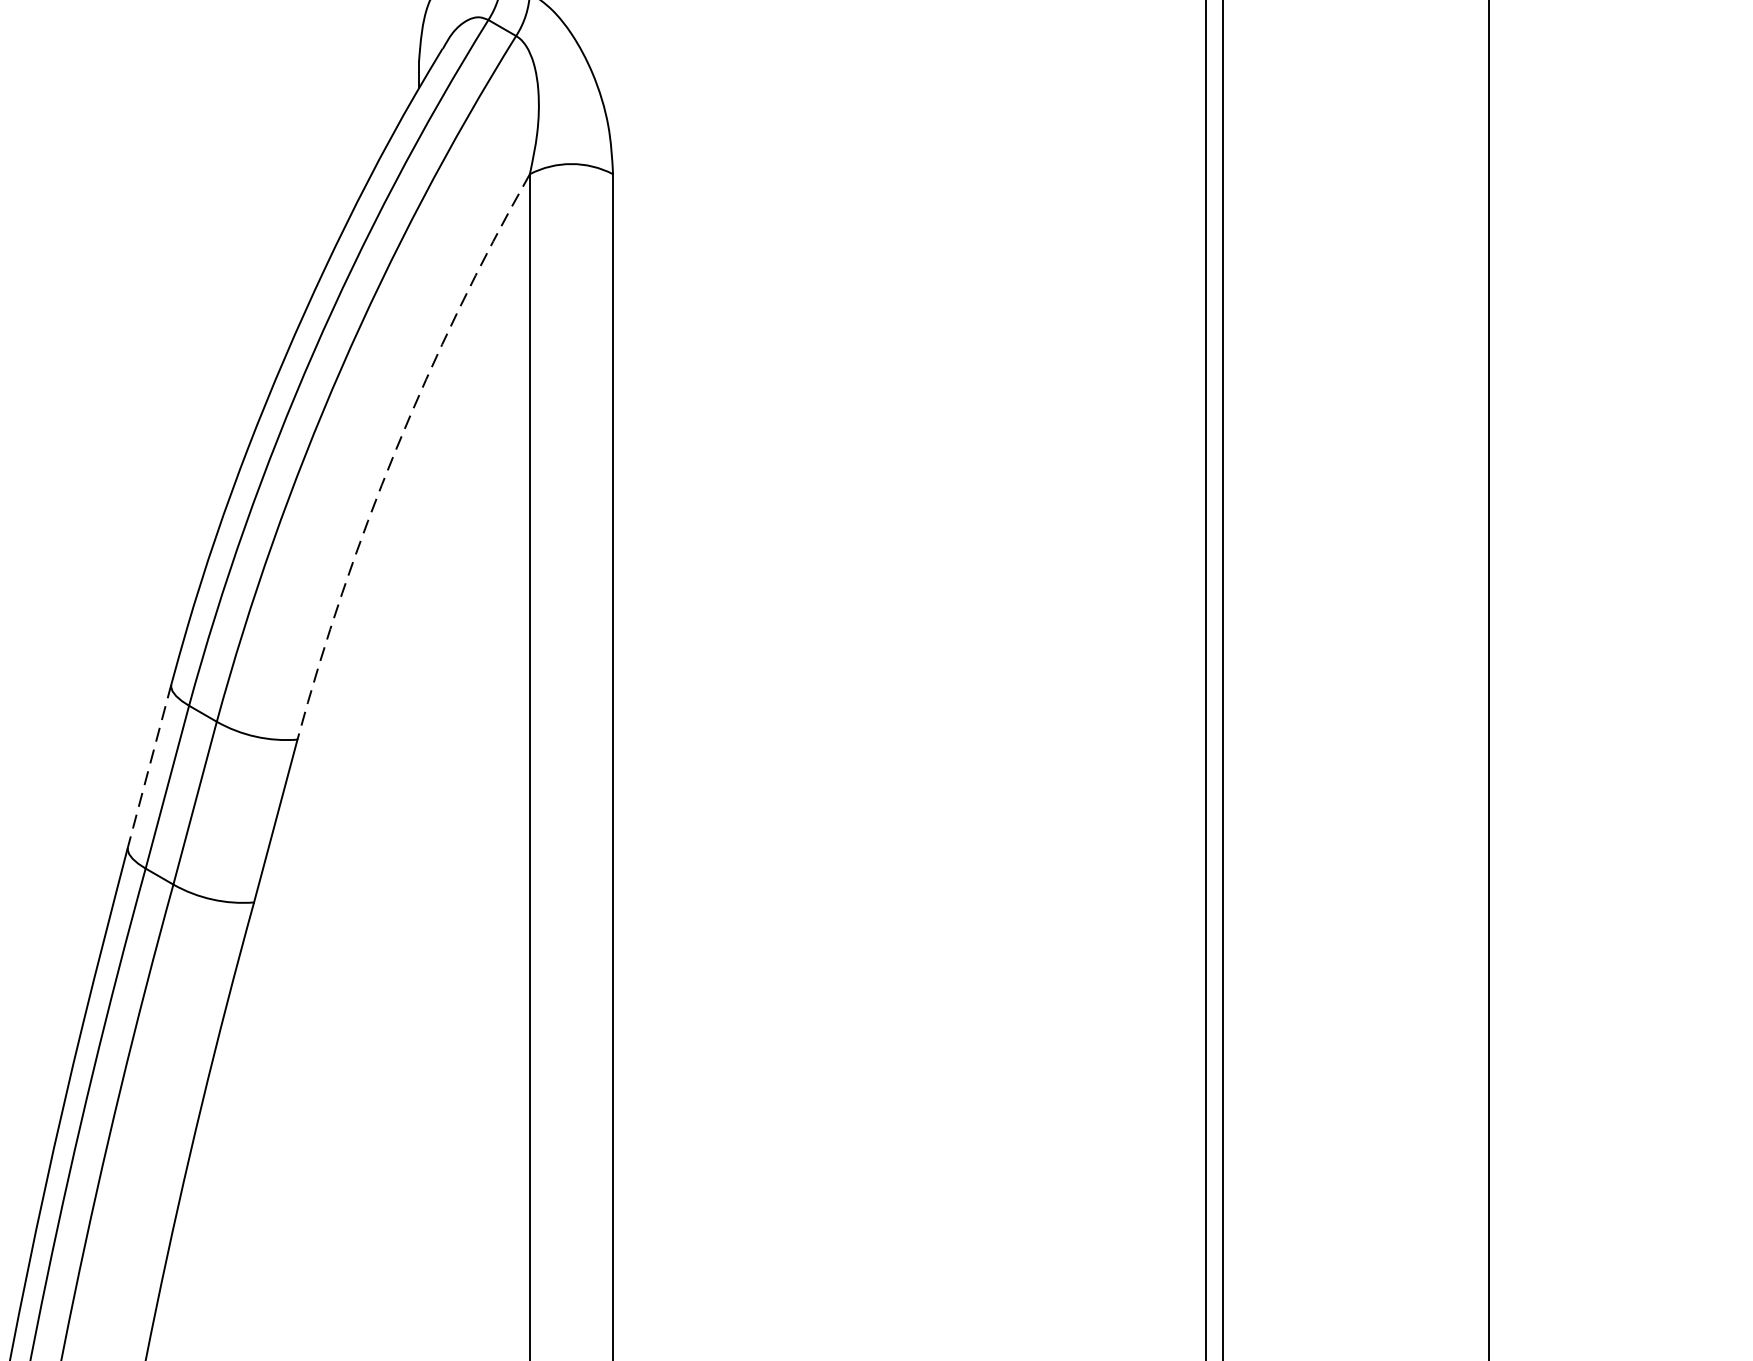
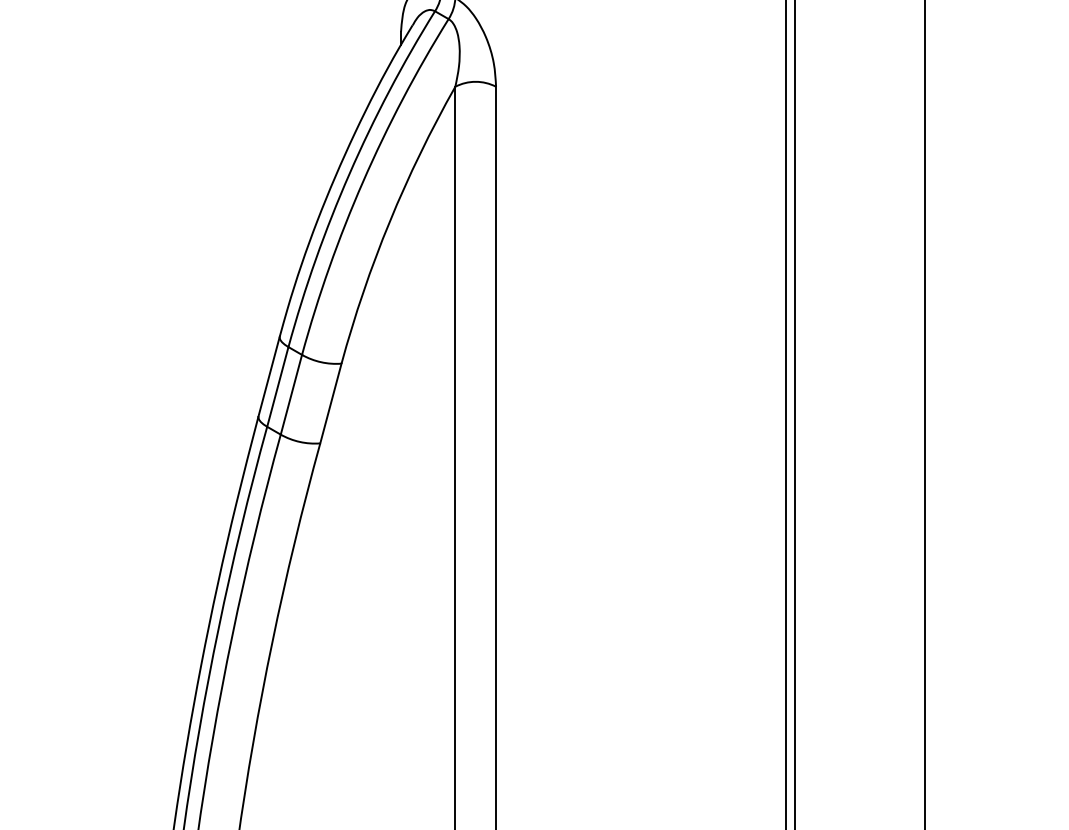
arc: (395, 449) -> (389, 221), dashed -> solid
line: (150, 767) -> (269, 377), dashed -> solid

